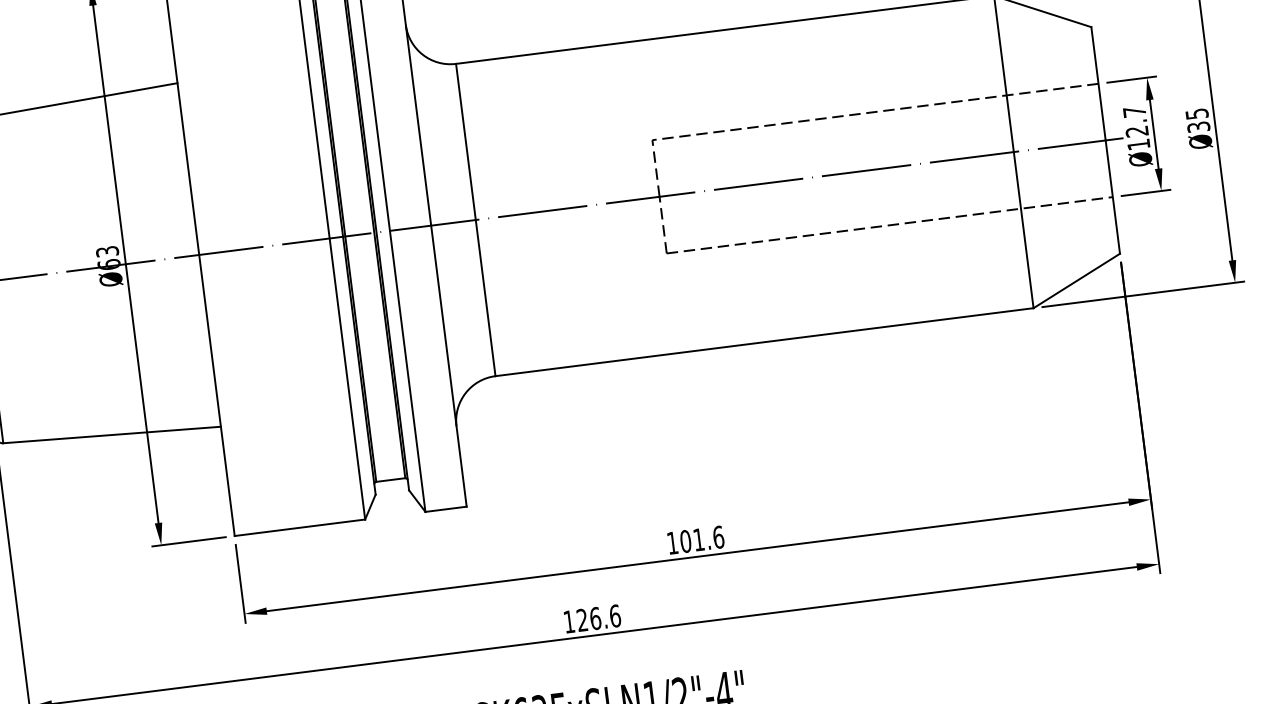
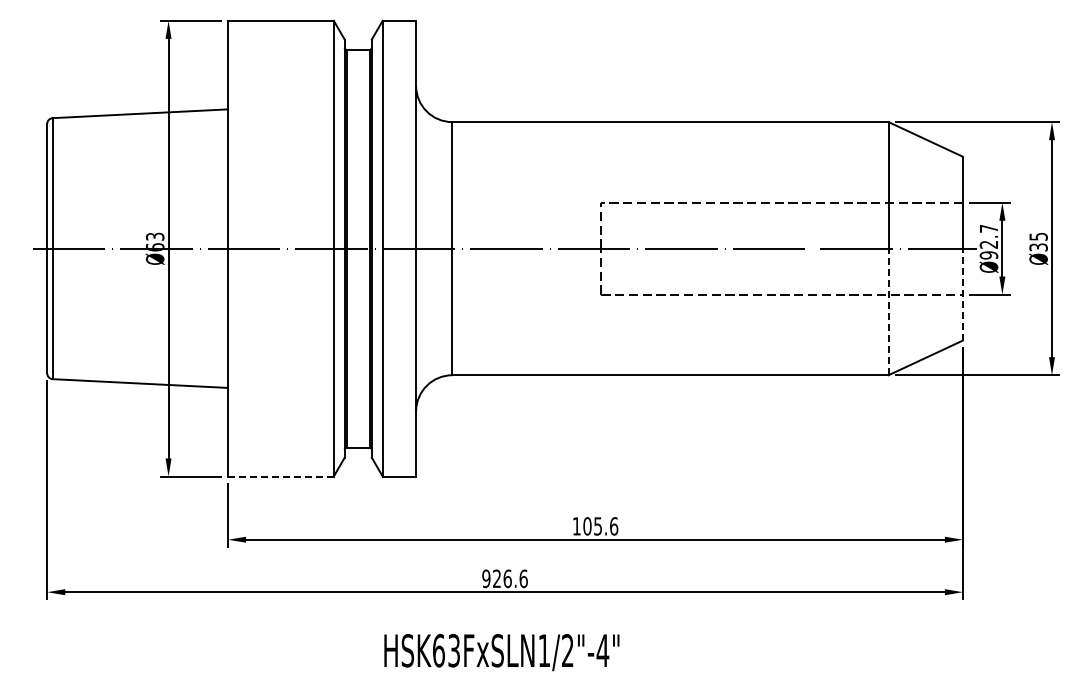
text: (1138, 144) -> (988, 255), Ø12.7 -> Ø92.7
line: (1112, 197) -> (962, 294), solid -> dashed
line: (1023, 229) -> (888, 311), solid -> dashed
line: (299, 527) -> (280, 476), solid -> dashed
text: (698, 540) -> (597, 526), 101.6 -> 105.6
text: (569, 621) -> (486, 578), 126.6 -> 926.6

